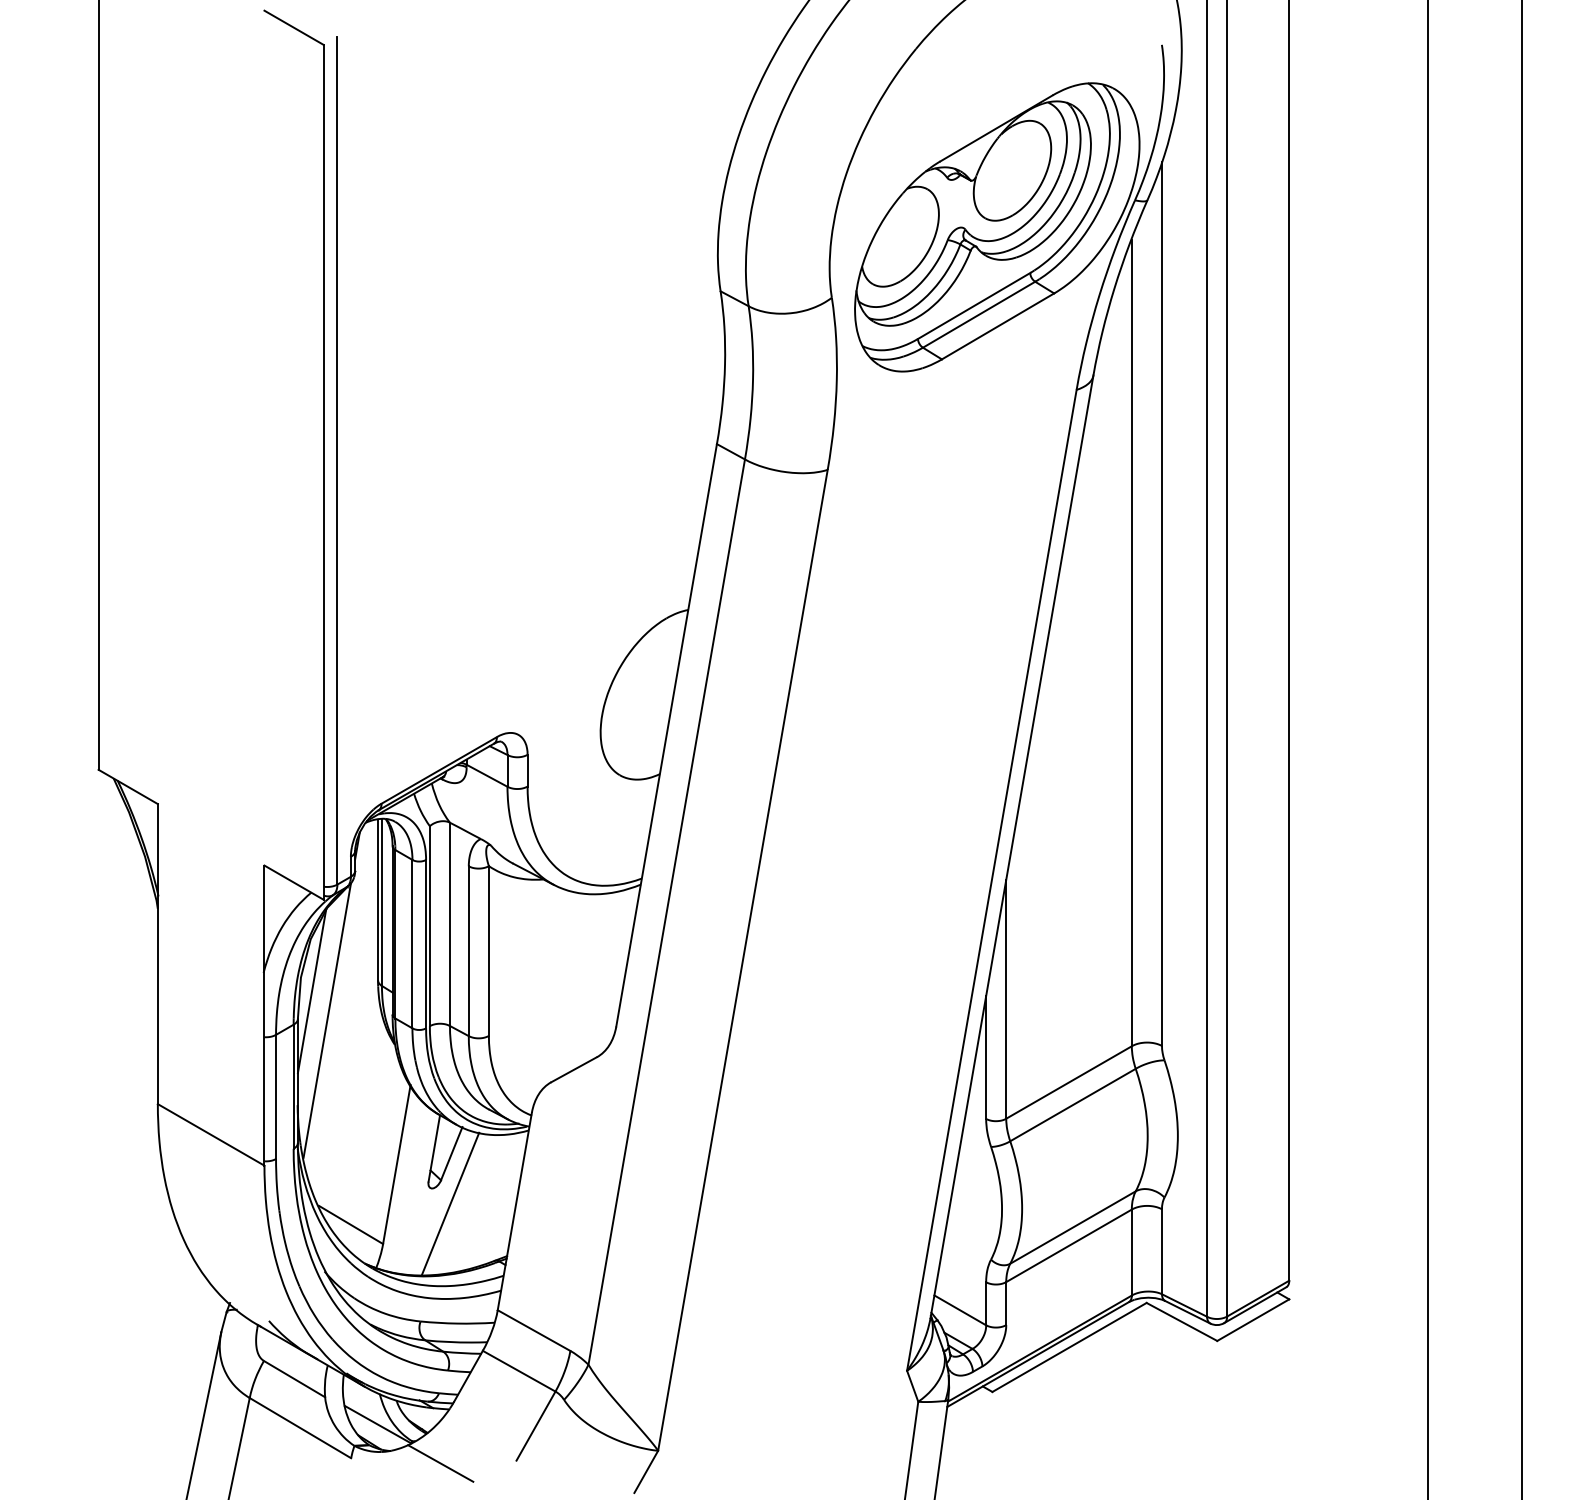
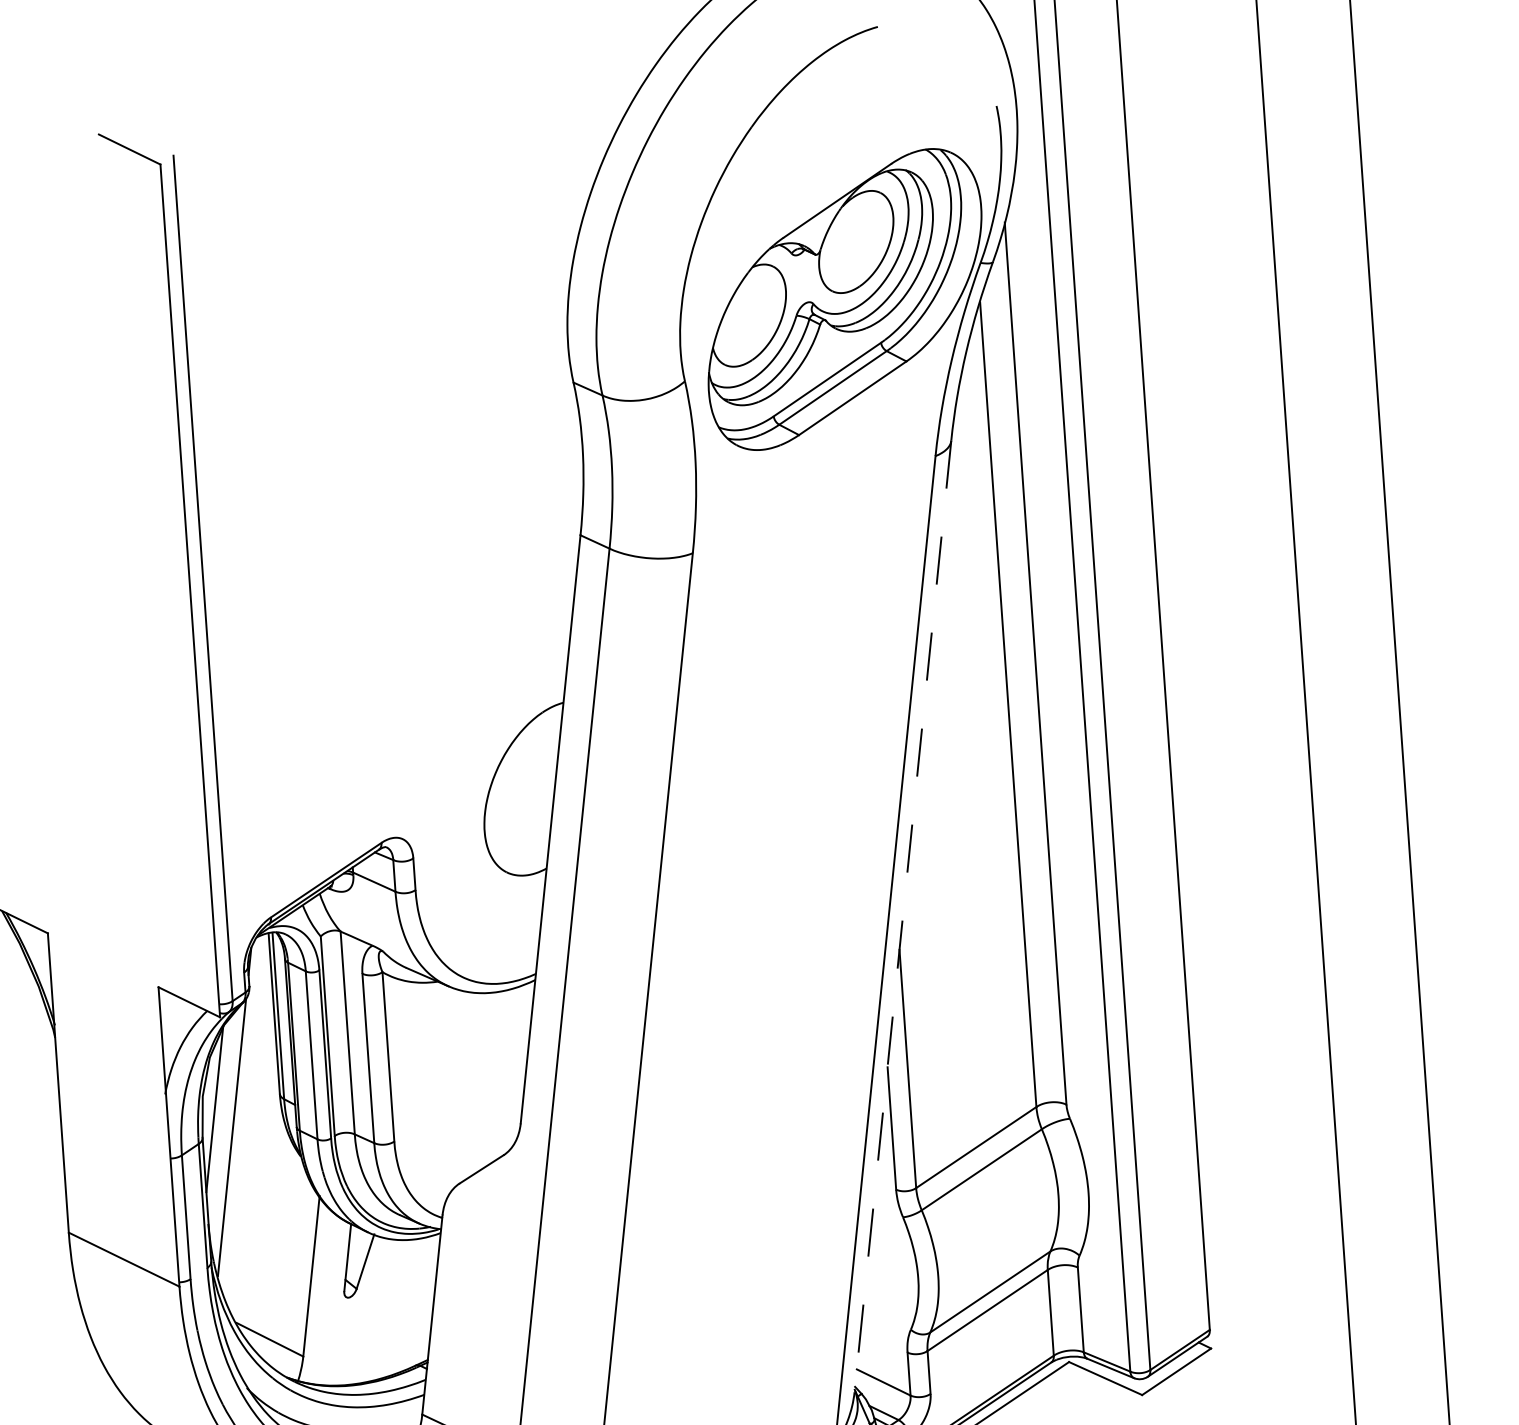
line: (1011, 847) -> (902, 917), solid -> dashed
line: (450, 1203) -> (367, 1311), removed

